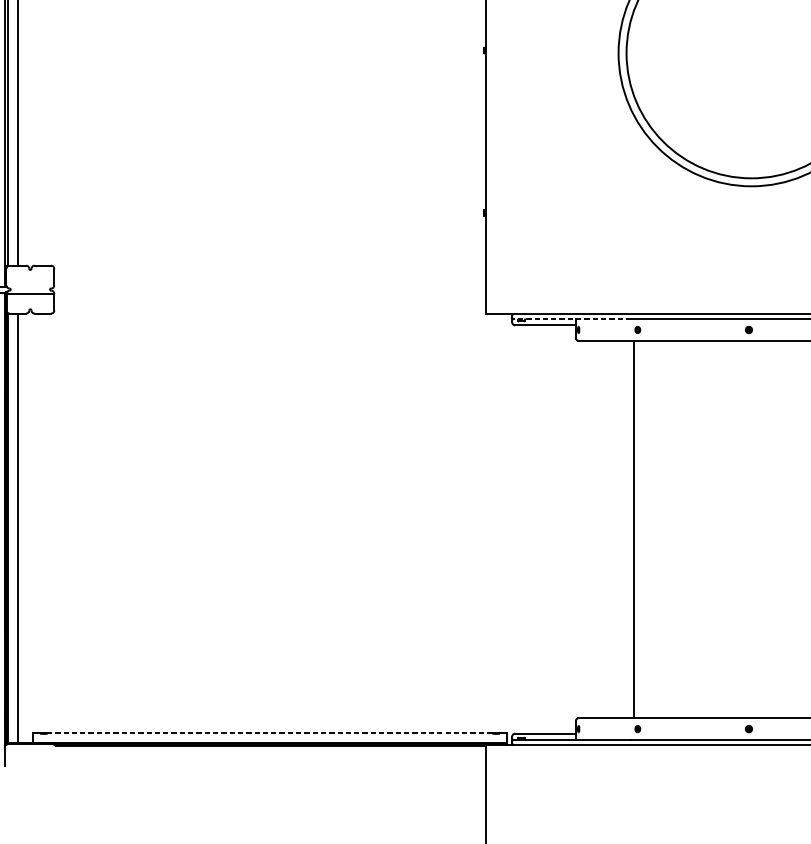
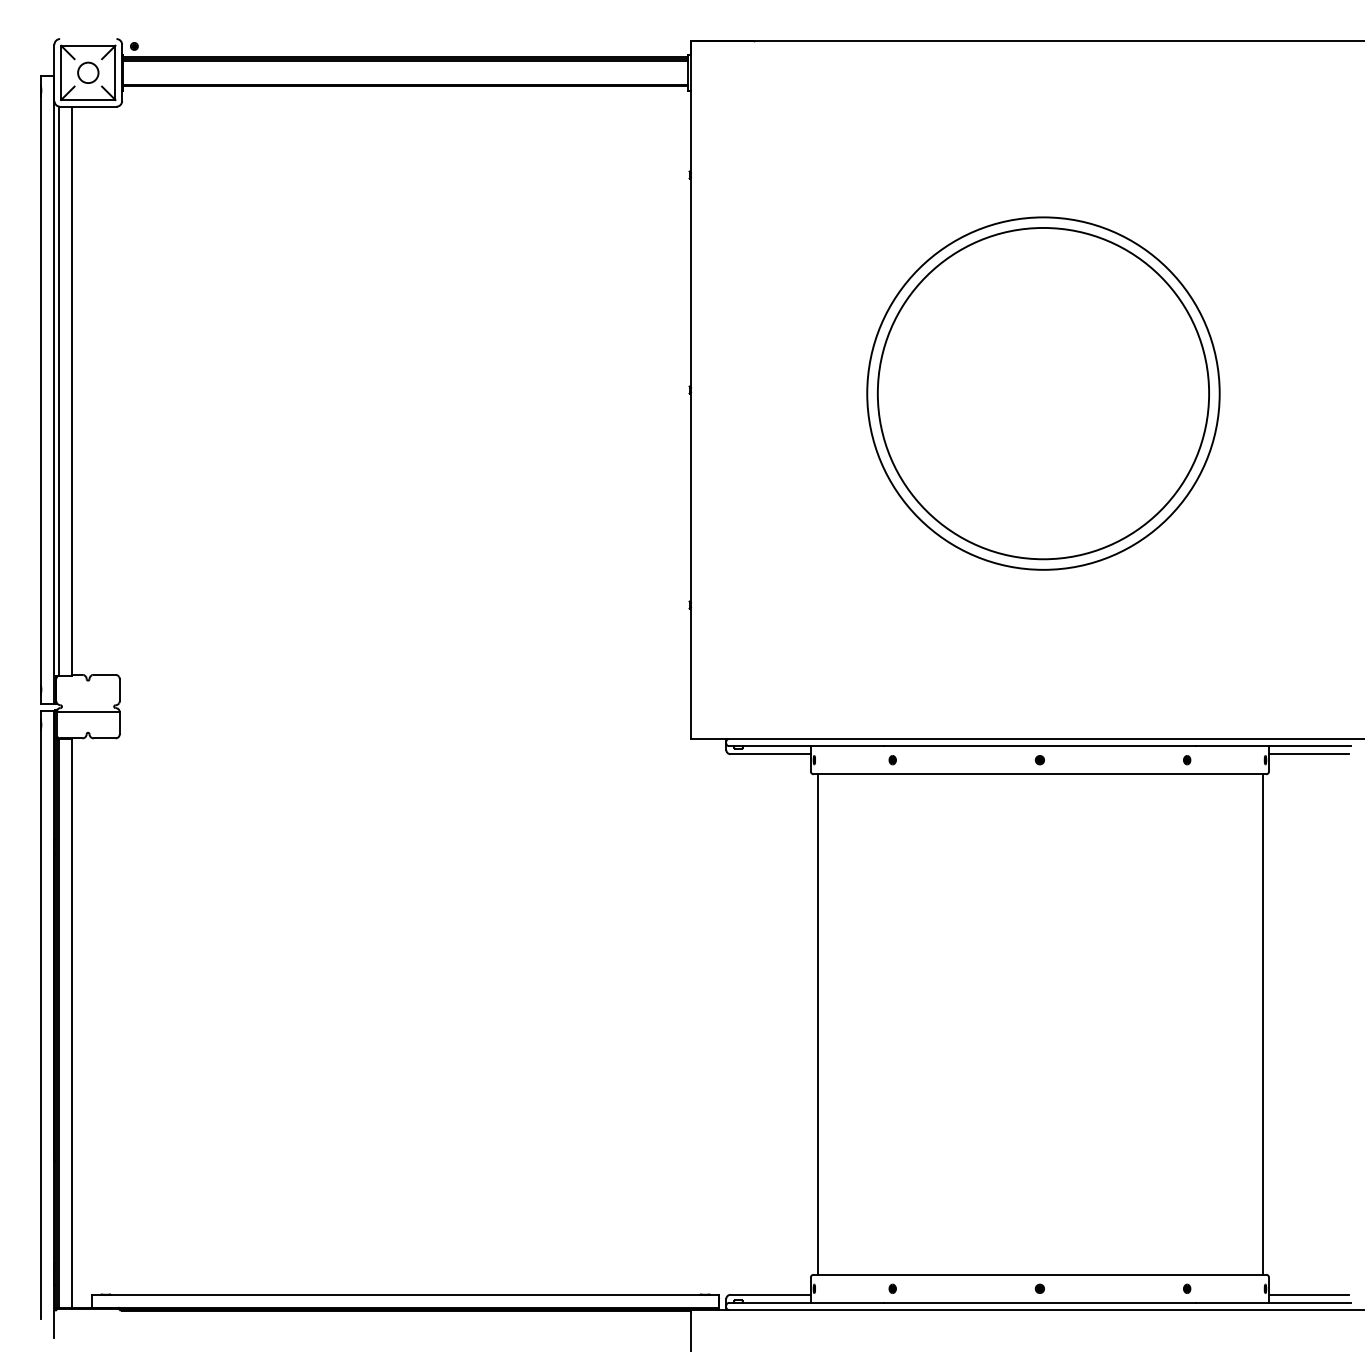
line: (572, 319) -> (806, 746), dashed -> solid
line: (633, 529) -> (818, 1024), moved
line: (269, 733) -> (404, 1294), dashed -> solid

